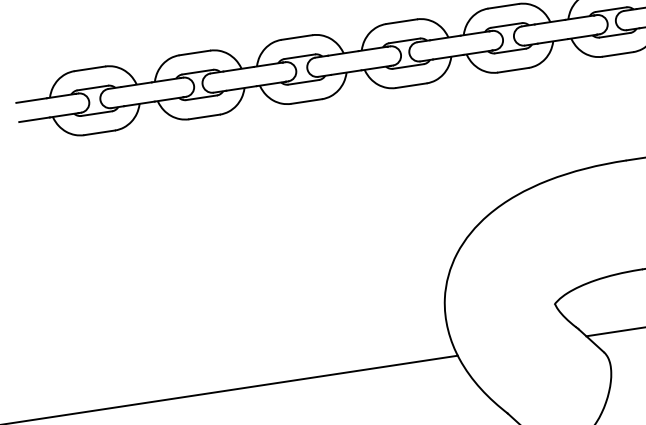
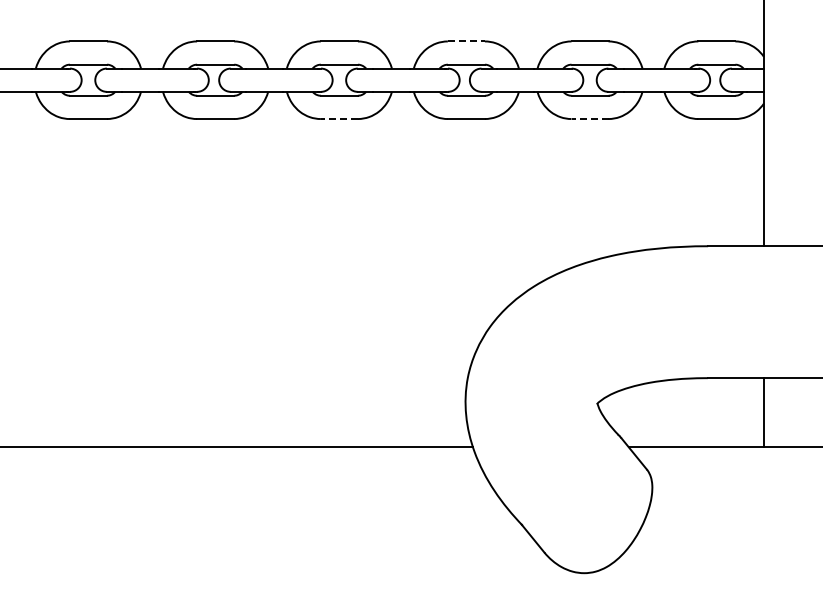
line: (401, 21) -> (466, 41), solid -> dashed
line: (513, 70) -> (590, 119), solid -> dashed
line: (306, 101) -> (339, 119), solid -> dashed

